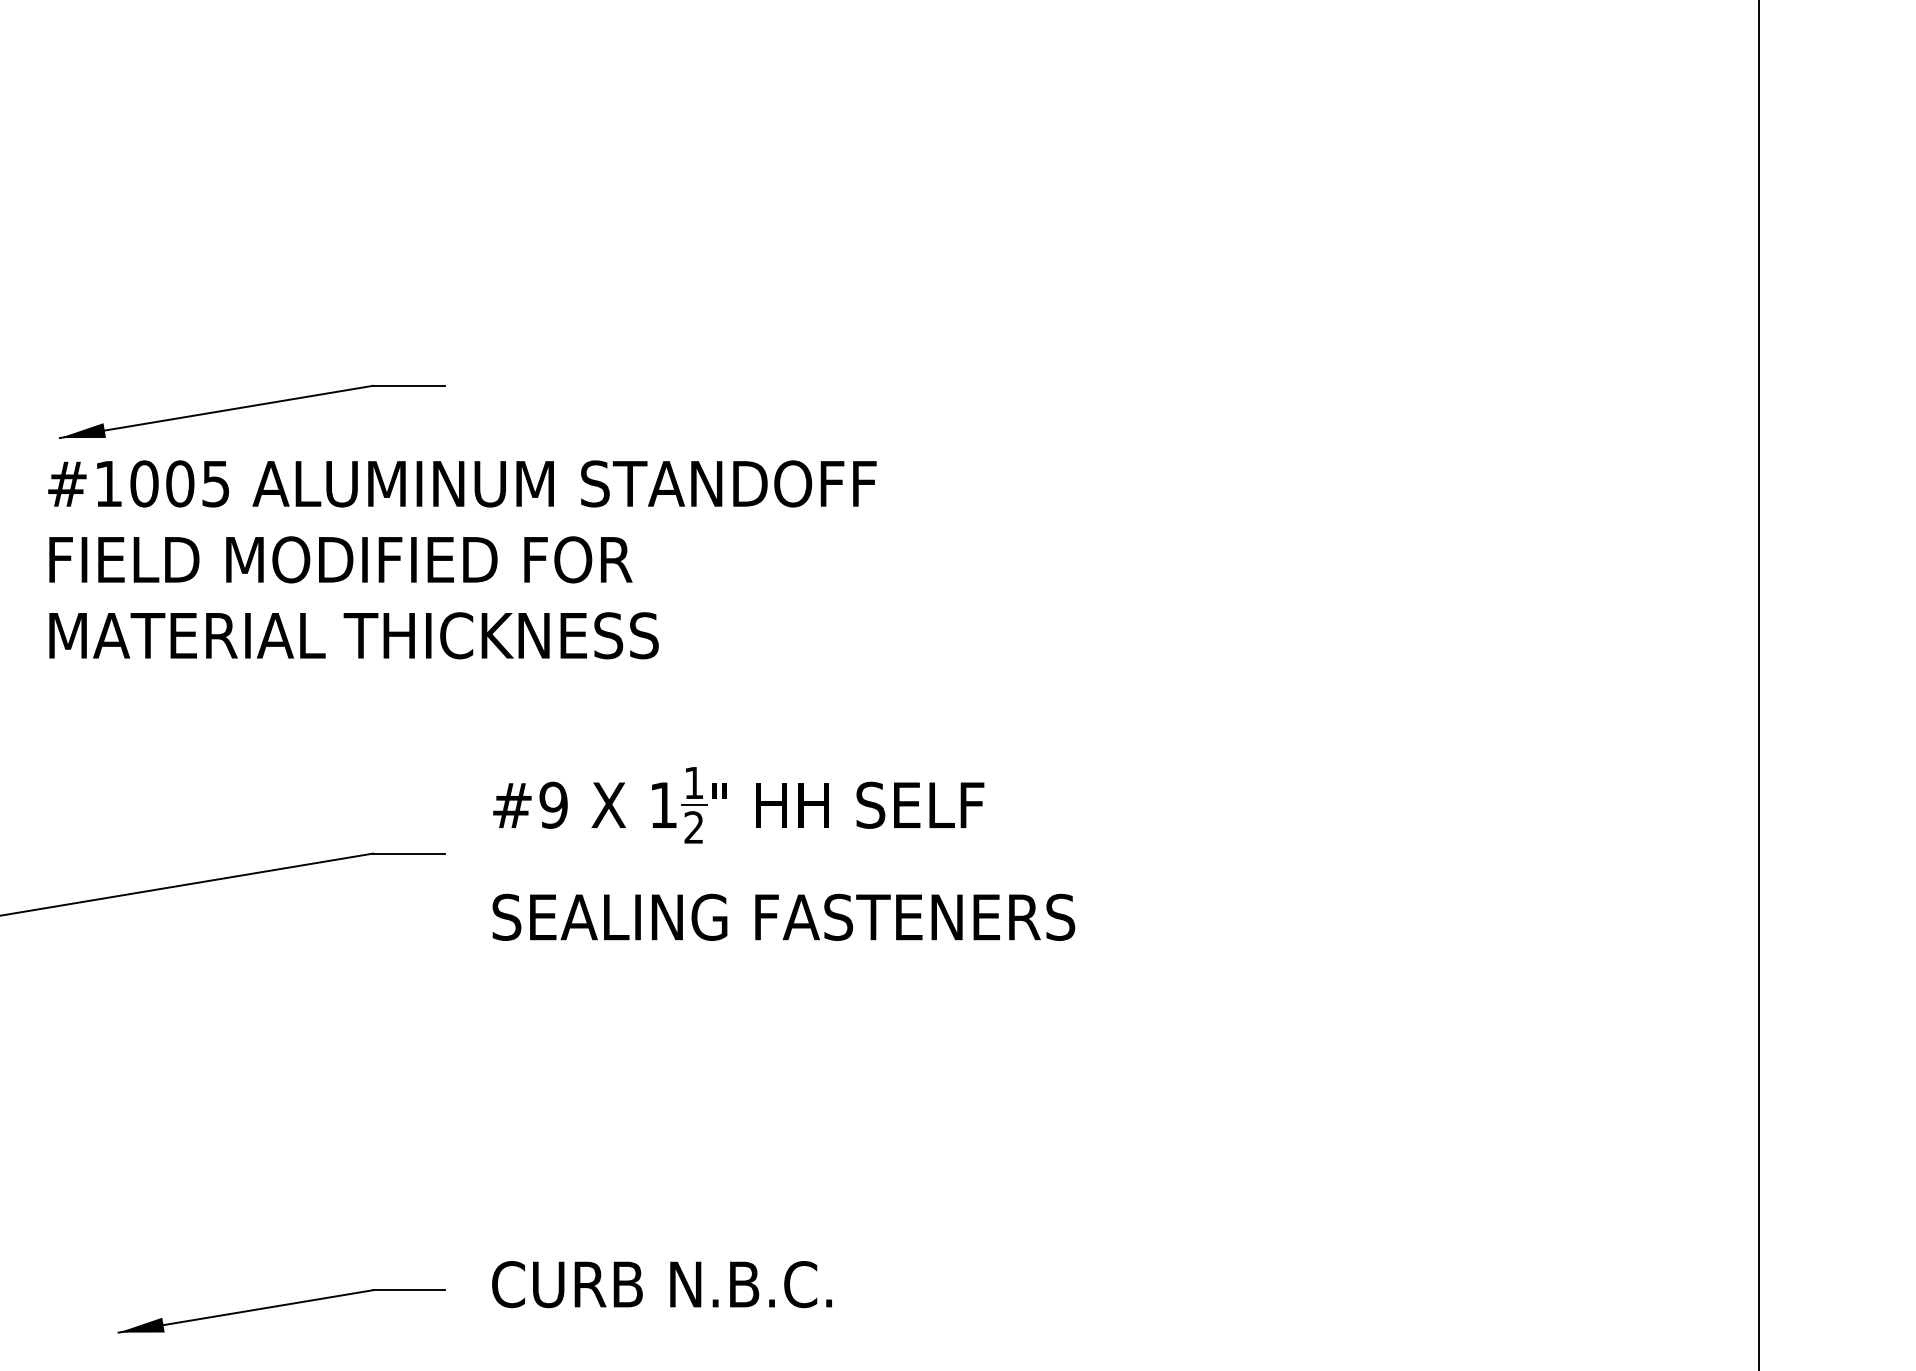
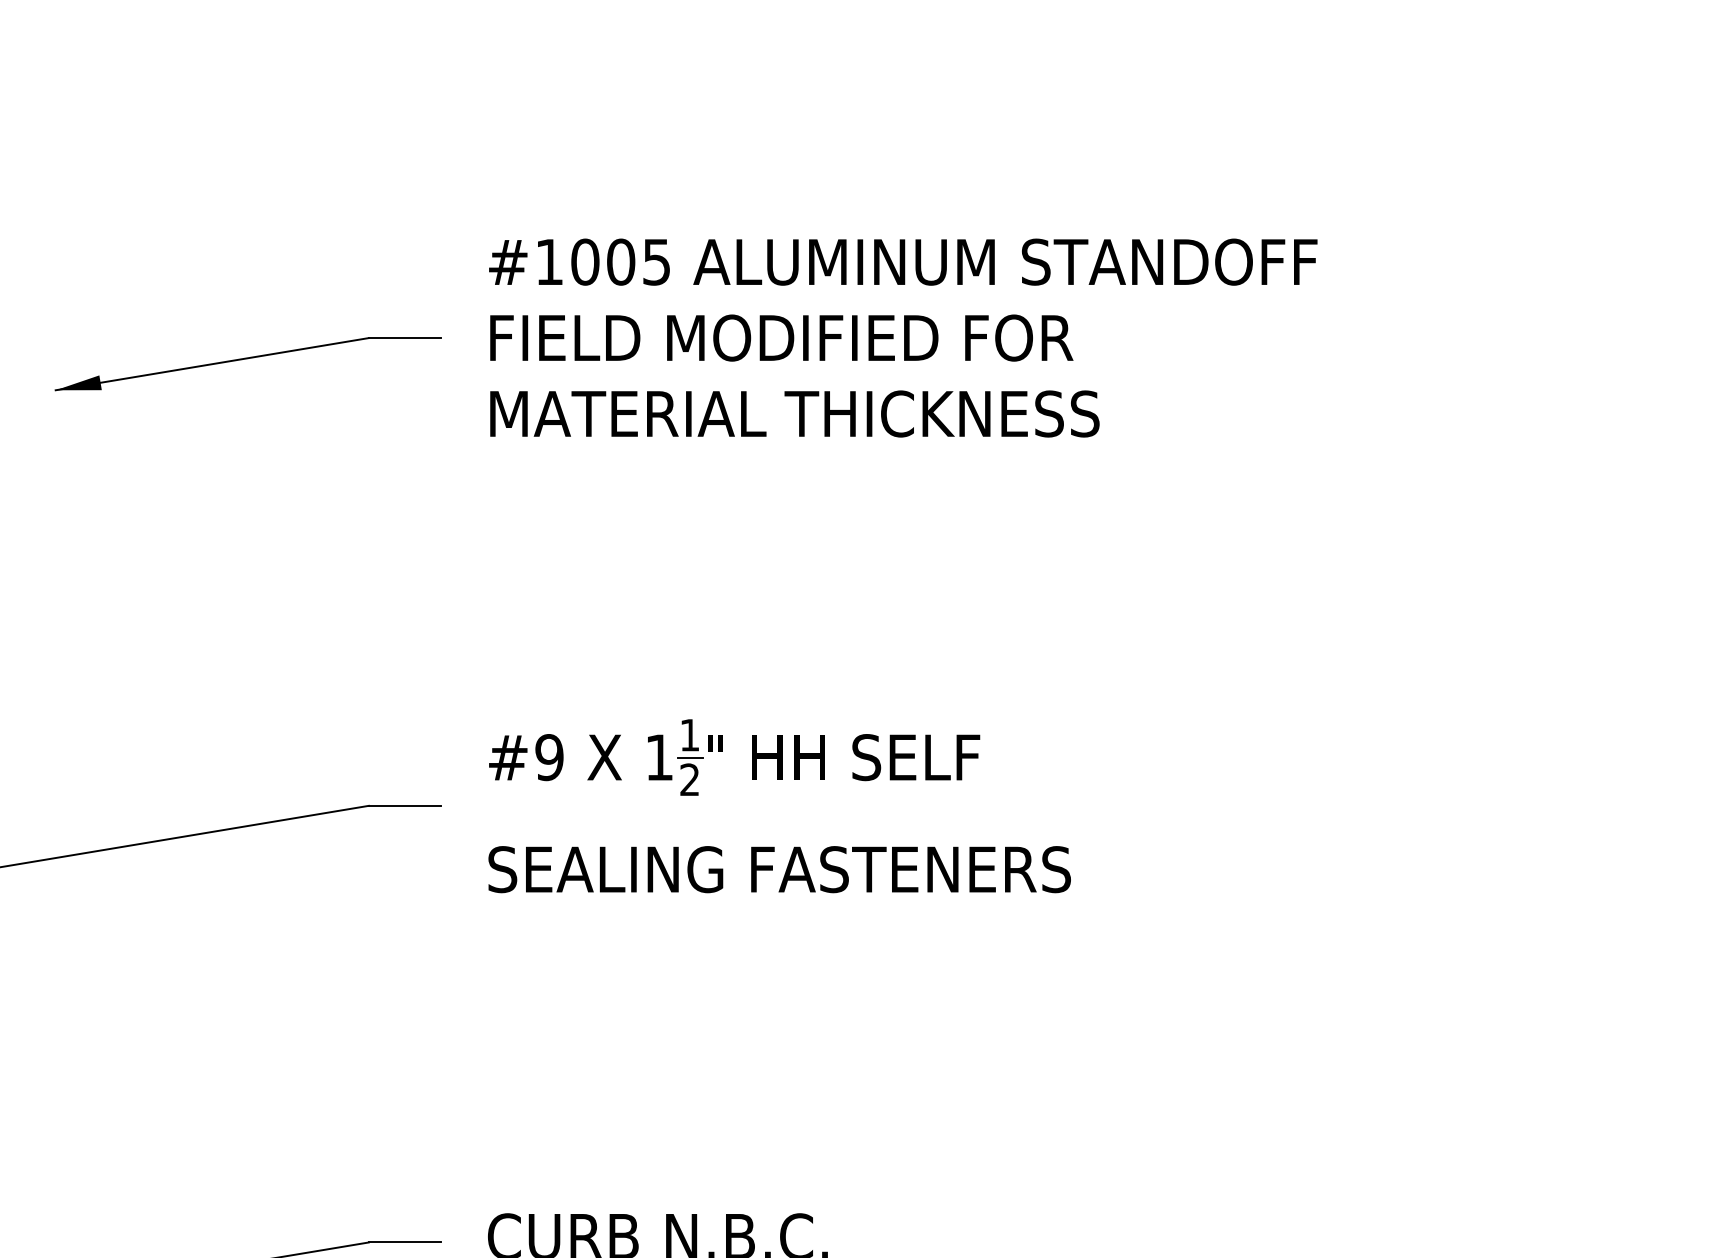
text: (462, 559) -> (903, 337), moved

